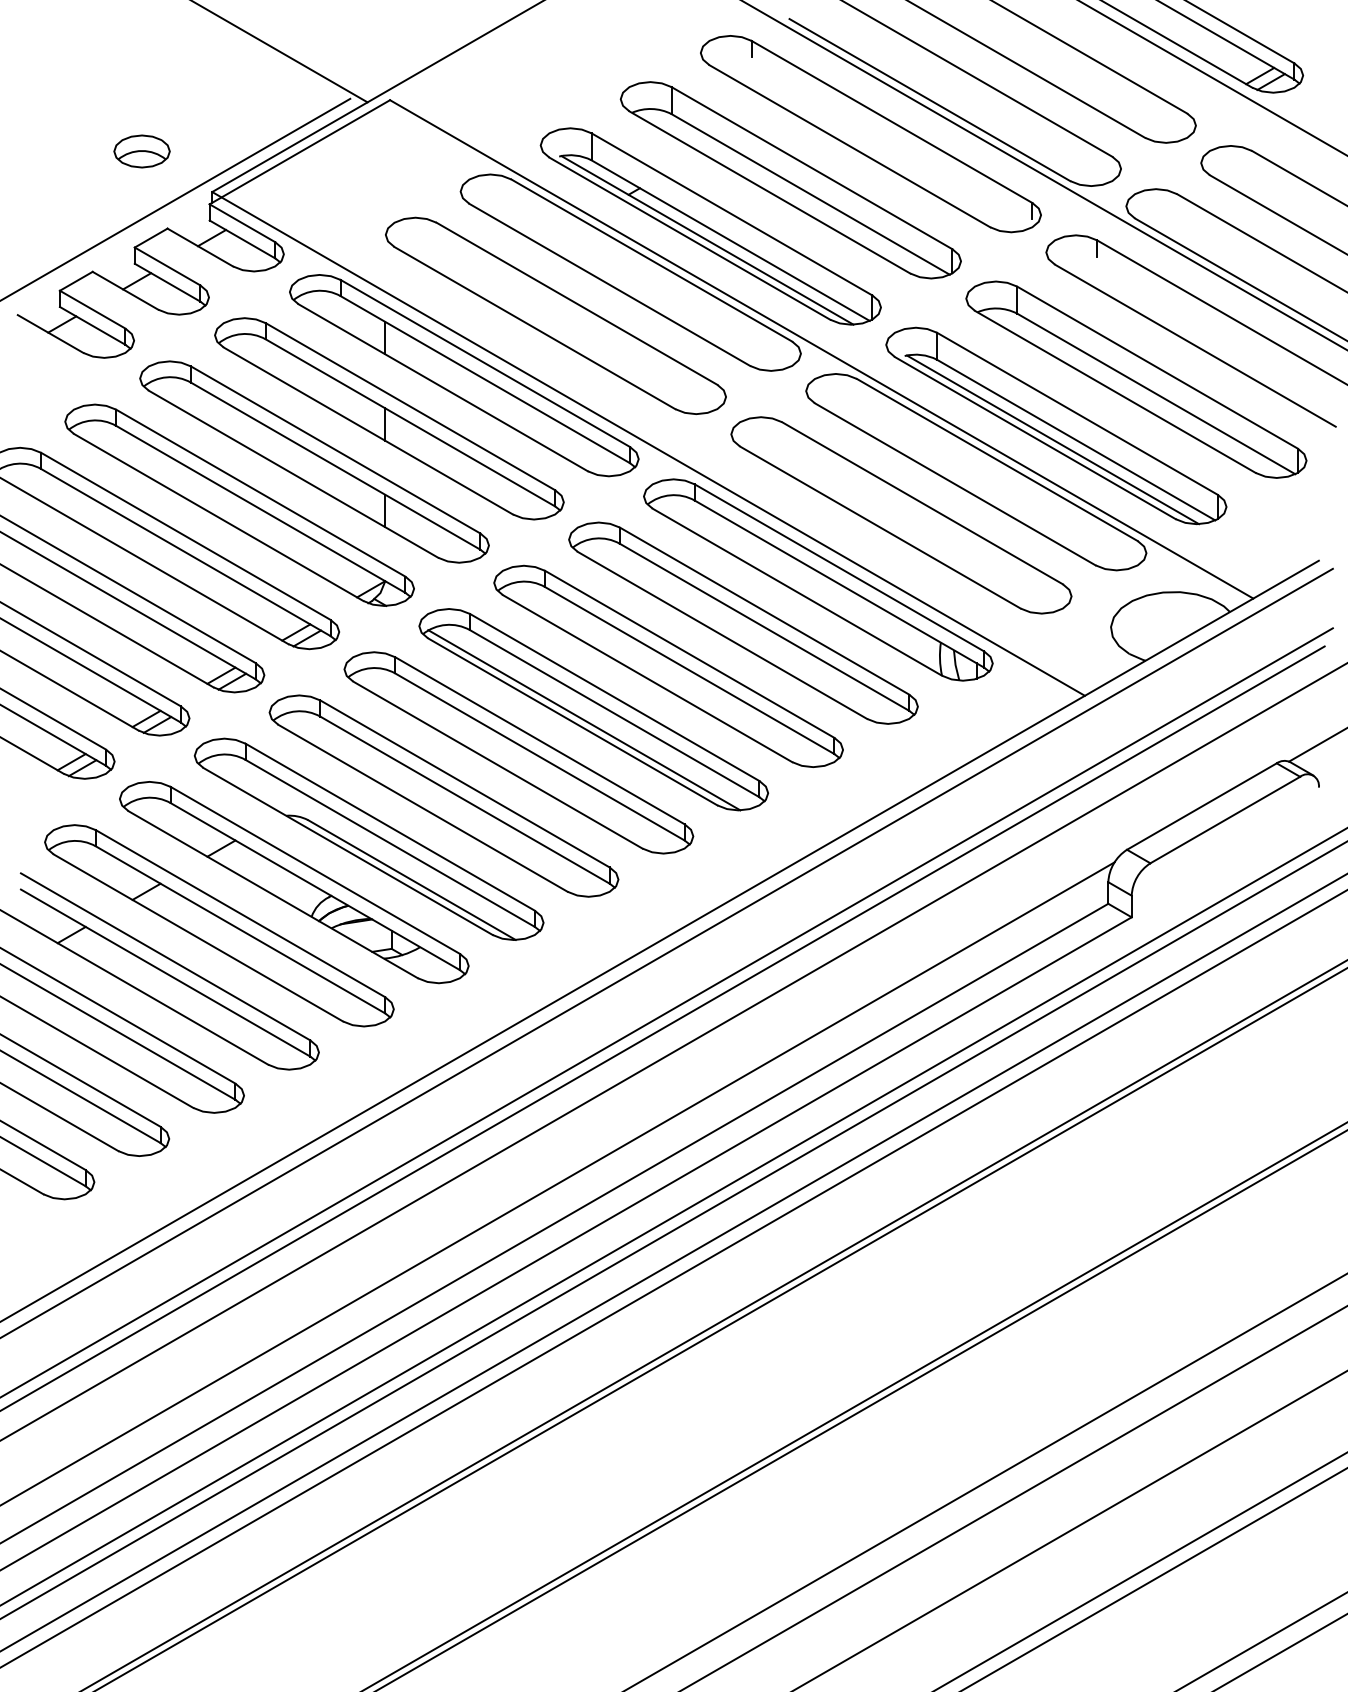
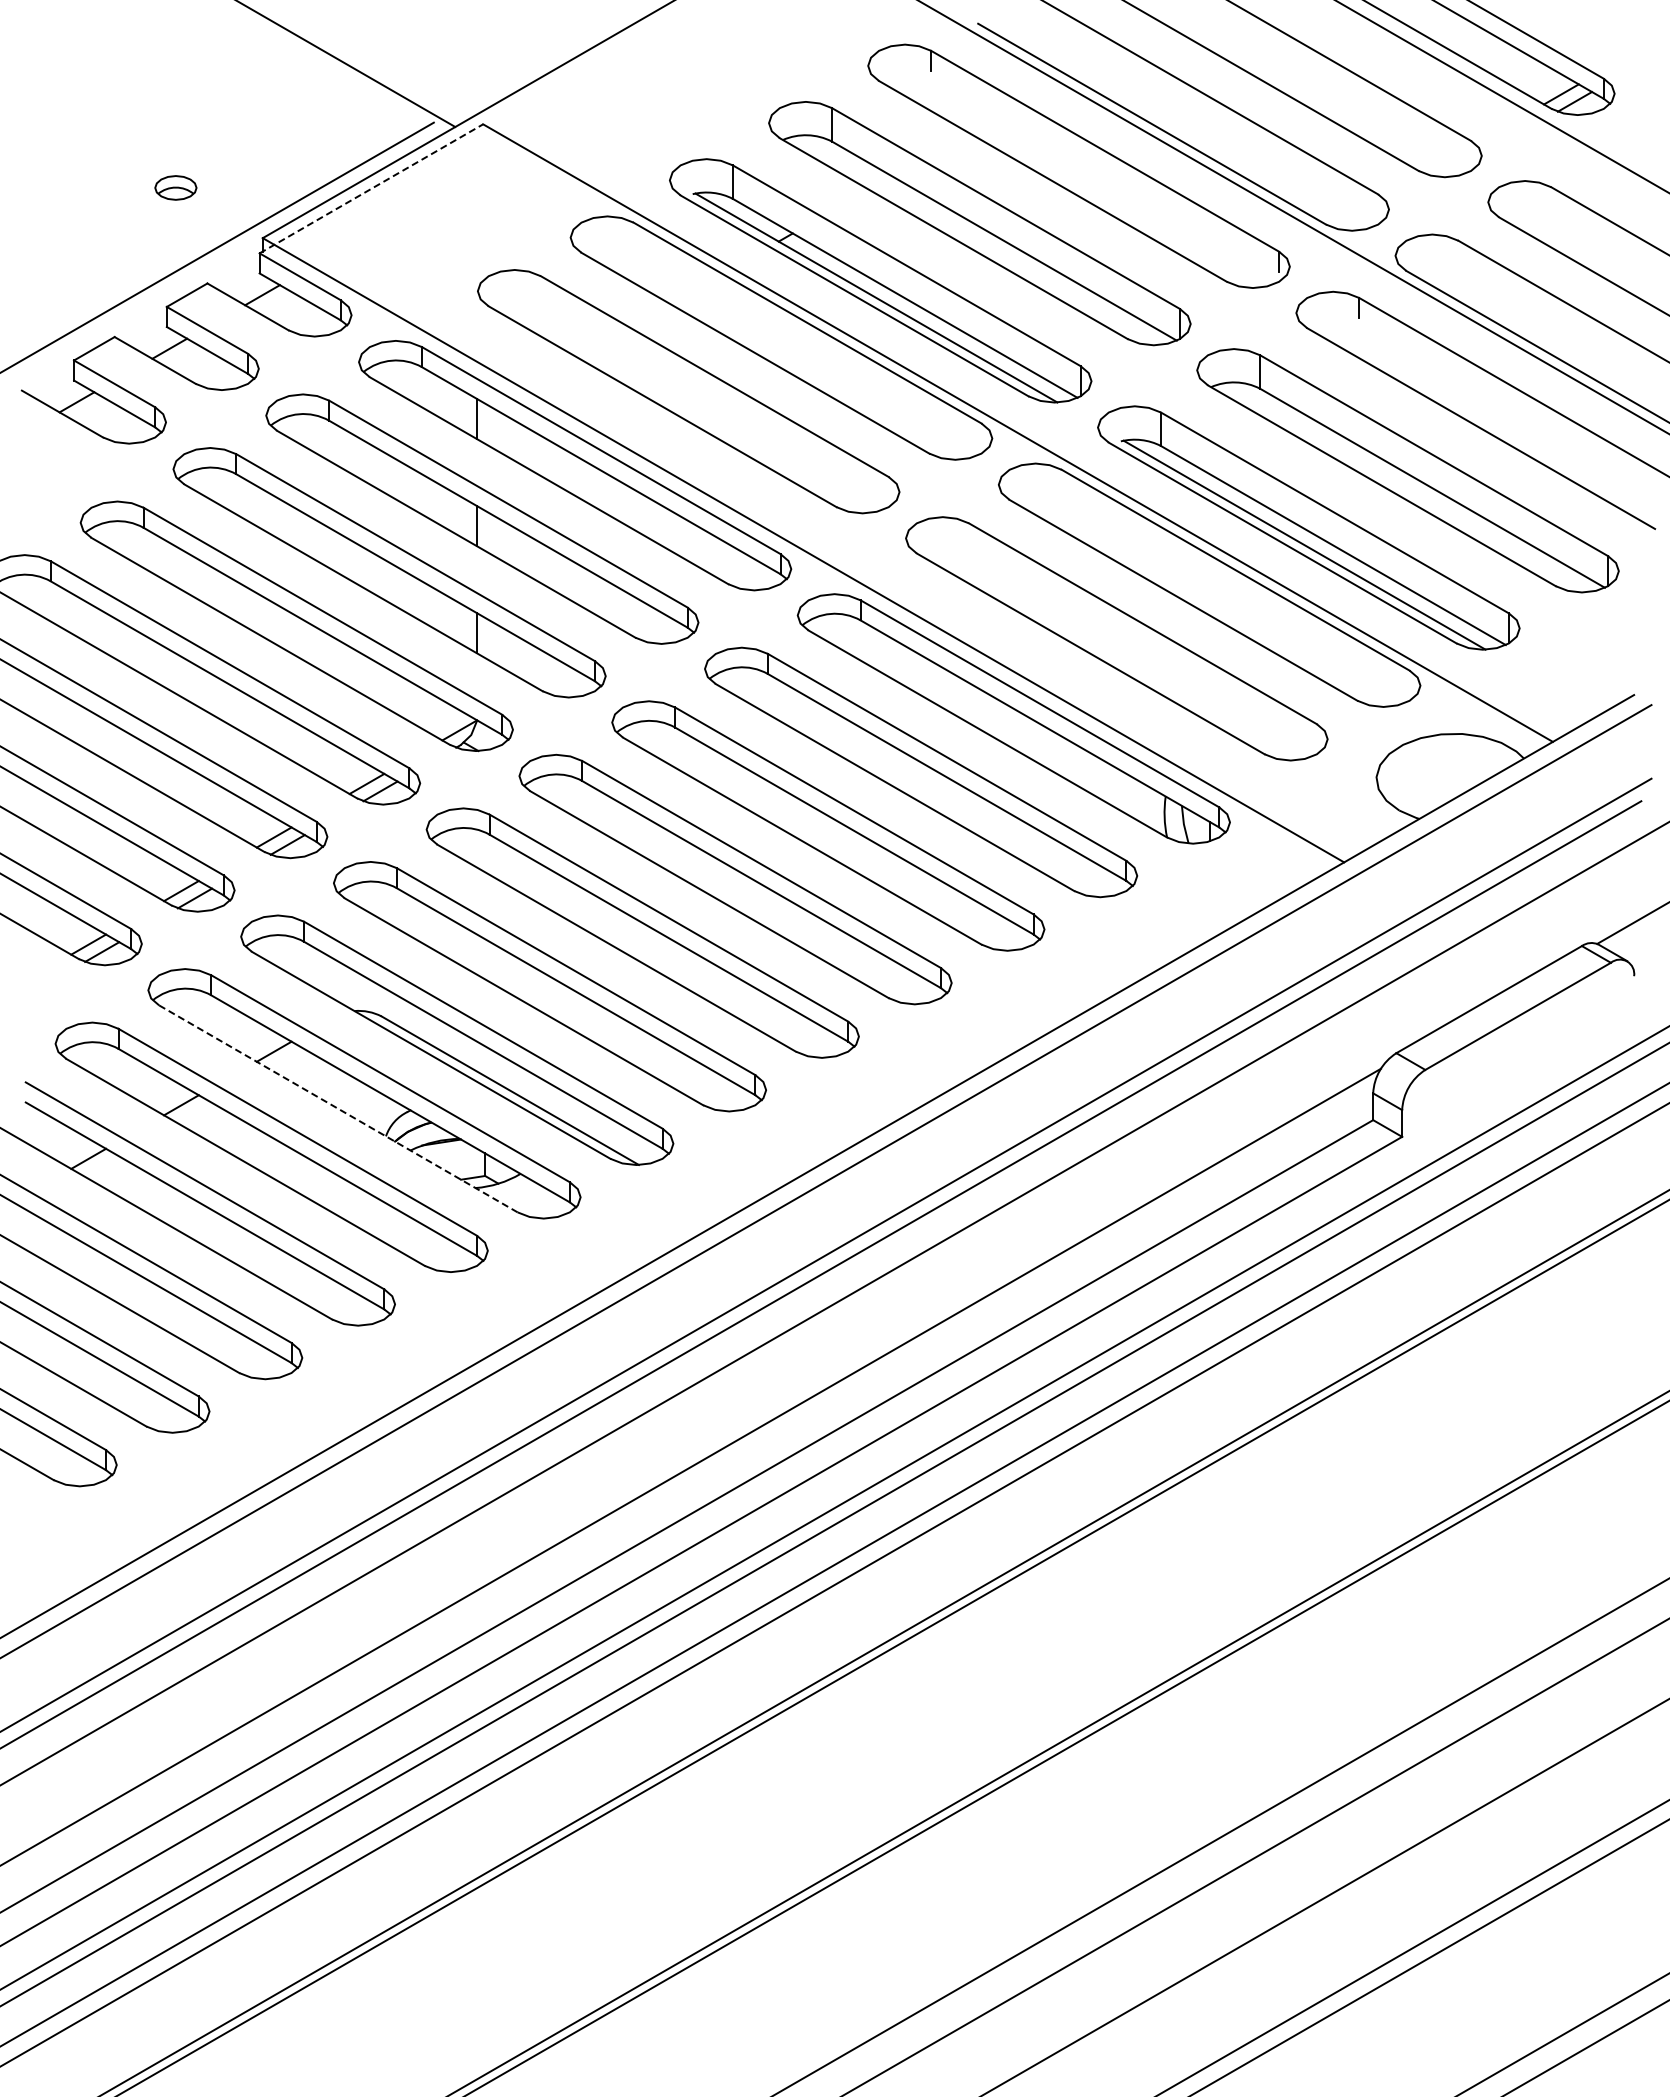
part: (141, 151) -> (175, 187), size x0.6
line: (299, 151) -> (371, 188), solid -> dashed
line: (584, 720) -> (723, 892), removed
line: (273, 894) -> (338, 1108), solid -> dashed

